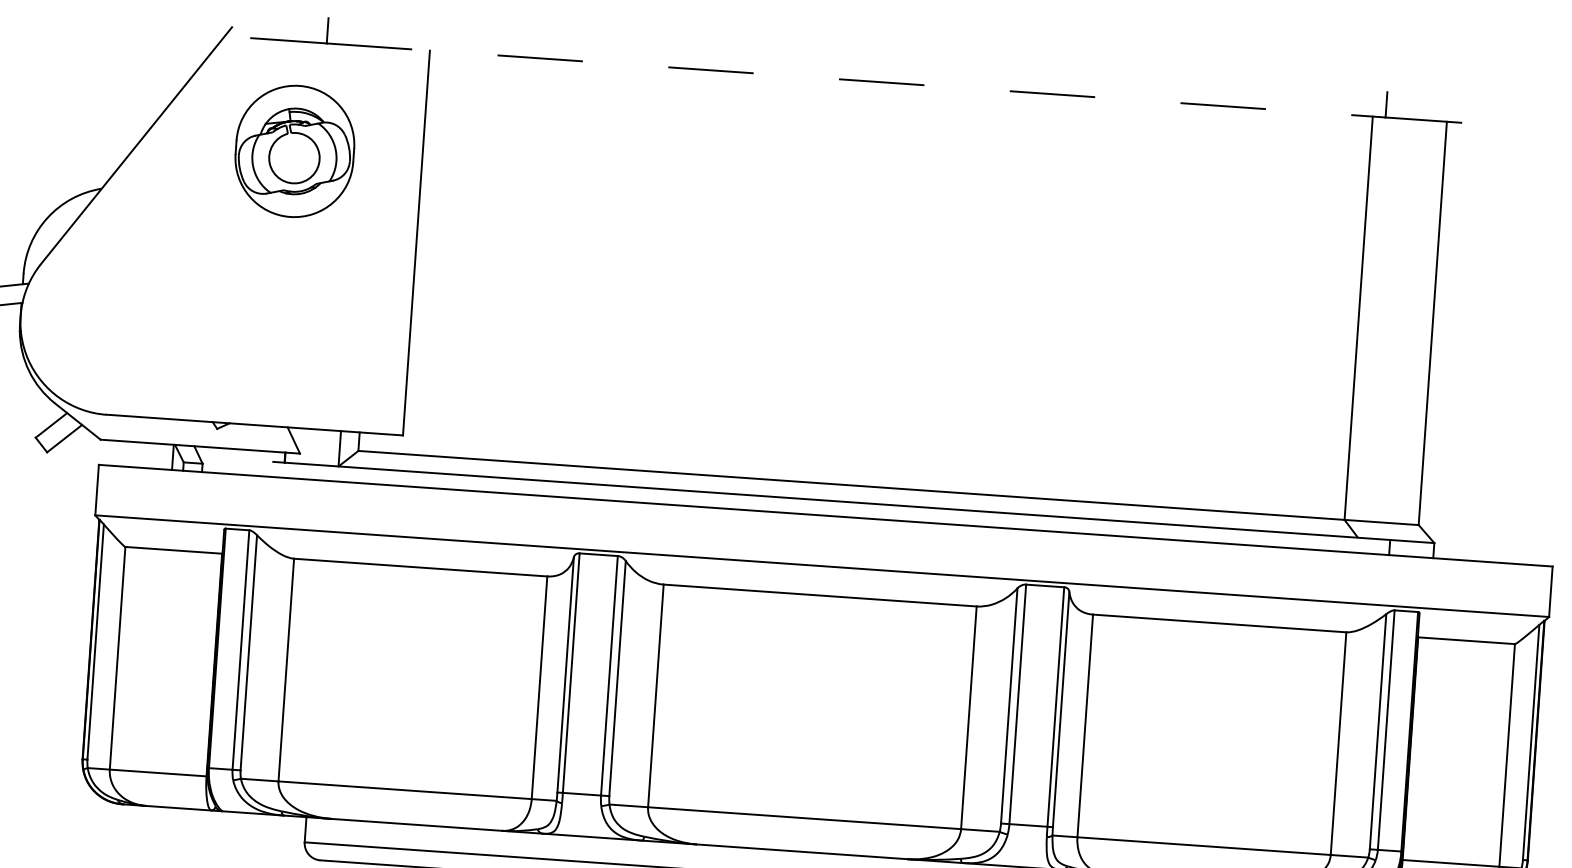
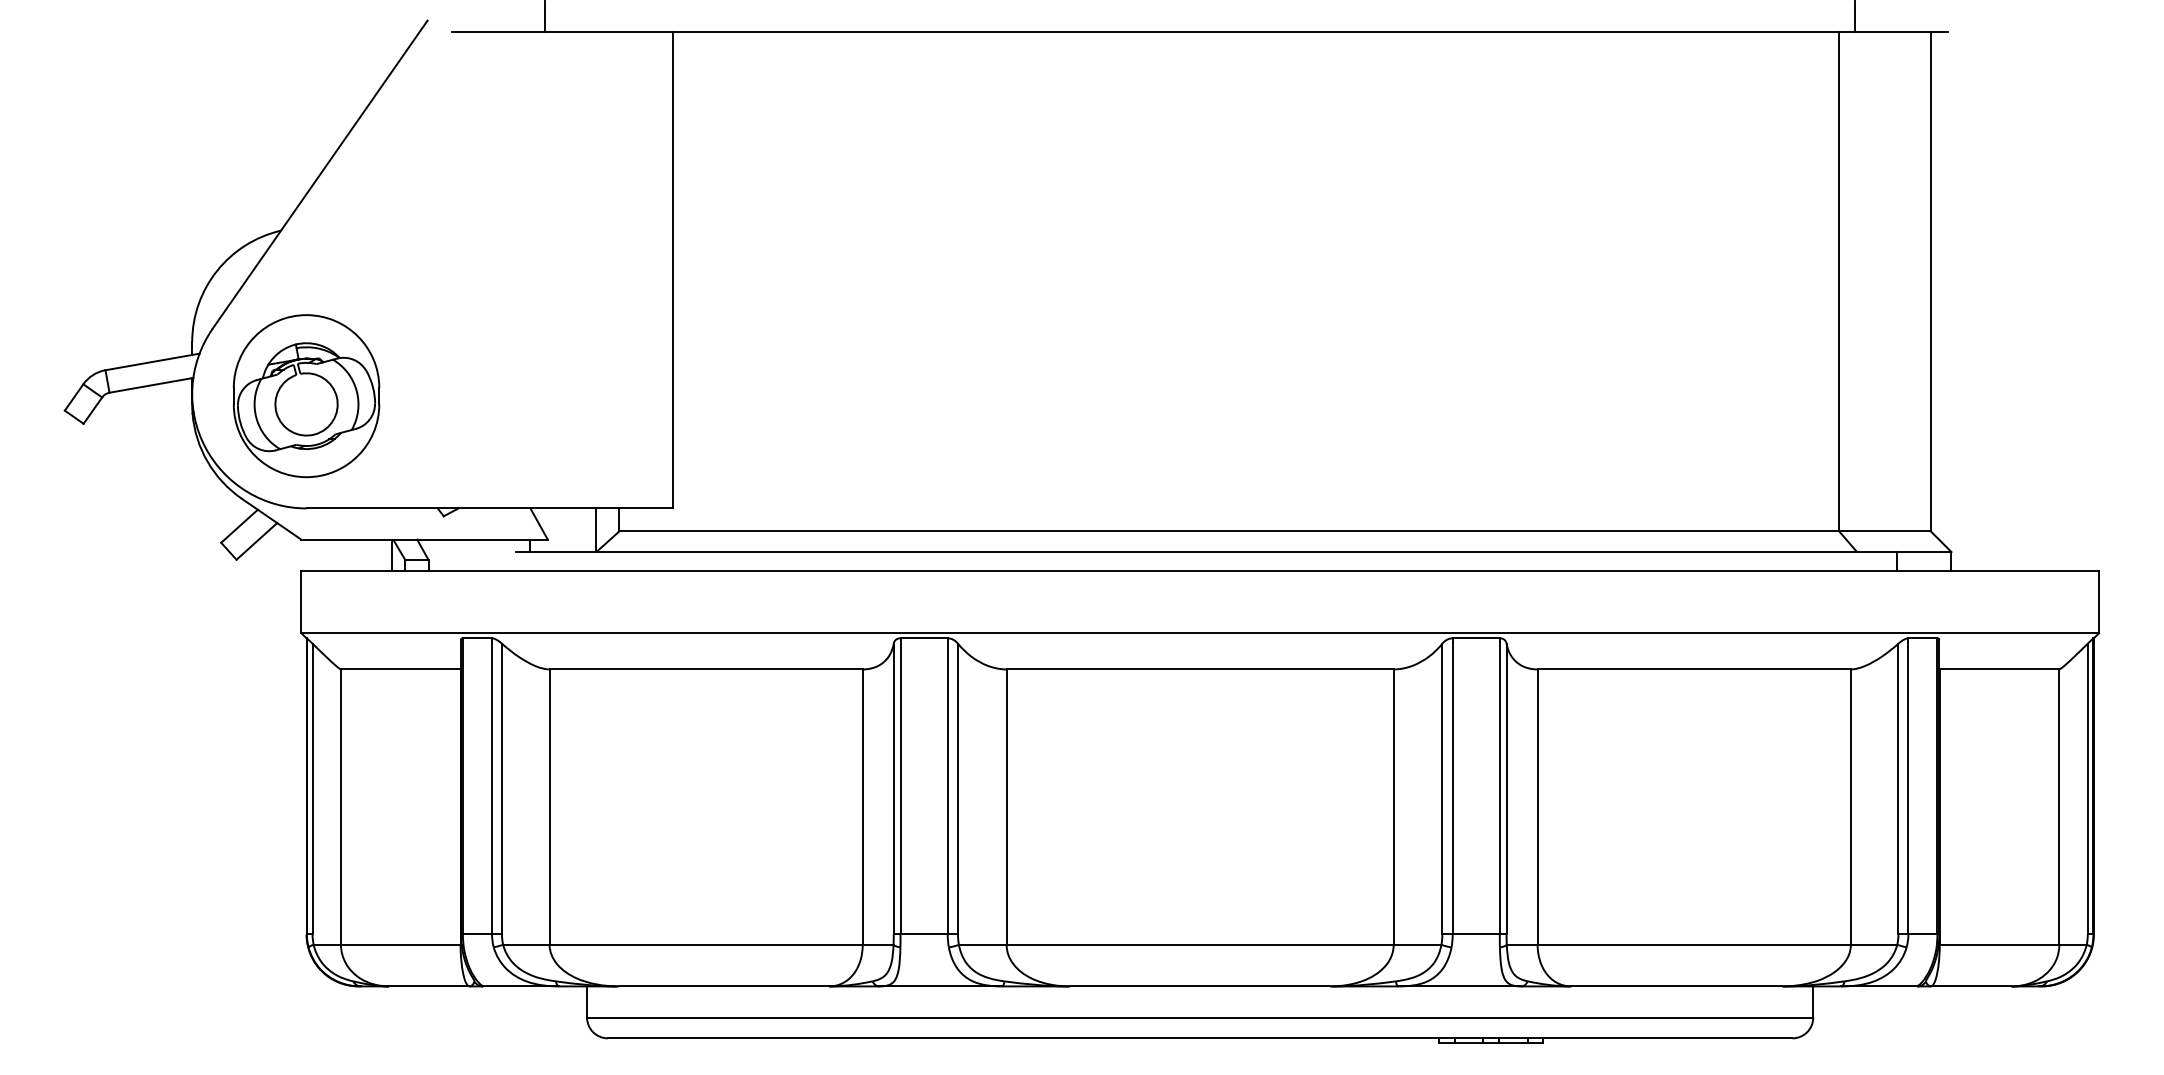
line: (856, 80) -> (1200, 32), dashed -> solid
part: (294, 151) -> (306, 396), moved

